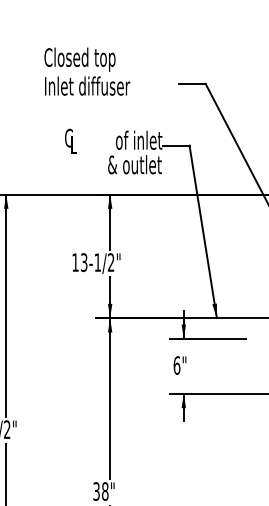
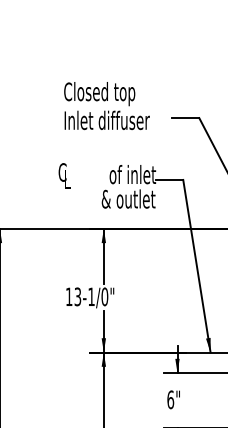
text: (87, 71) -> (107, 105), moved
text: (110, 262) -> (104, 296), 13-1/2" -> 13-1/0"

